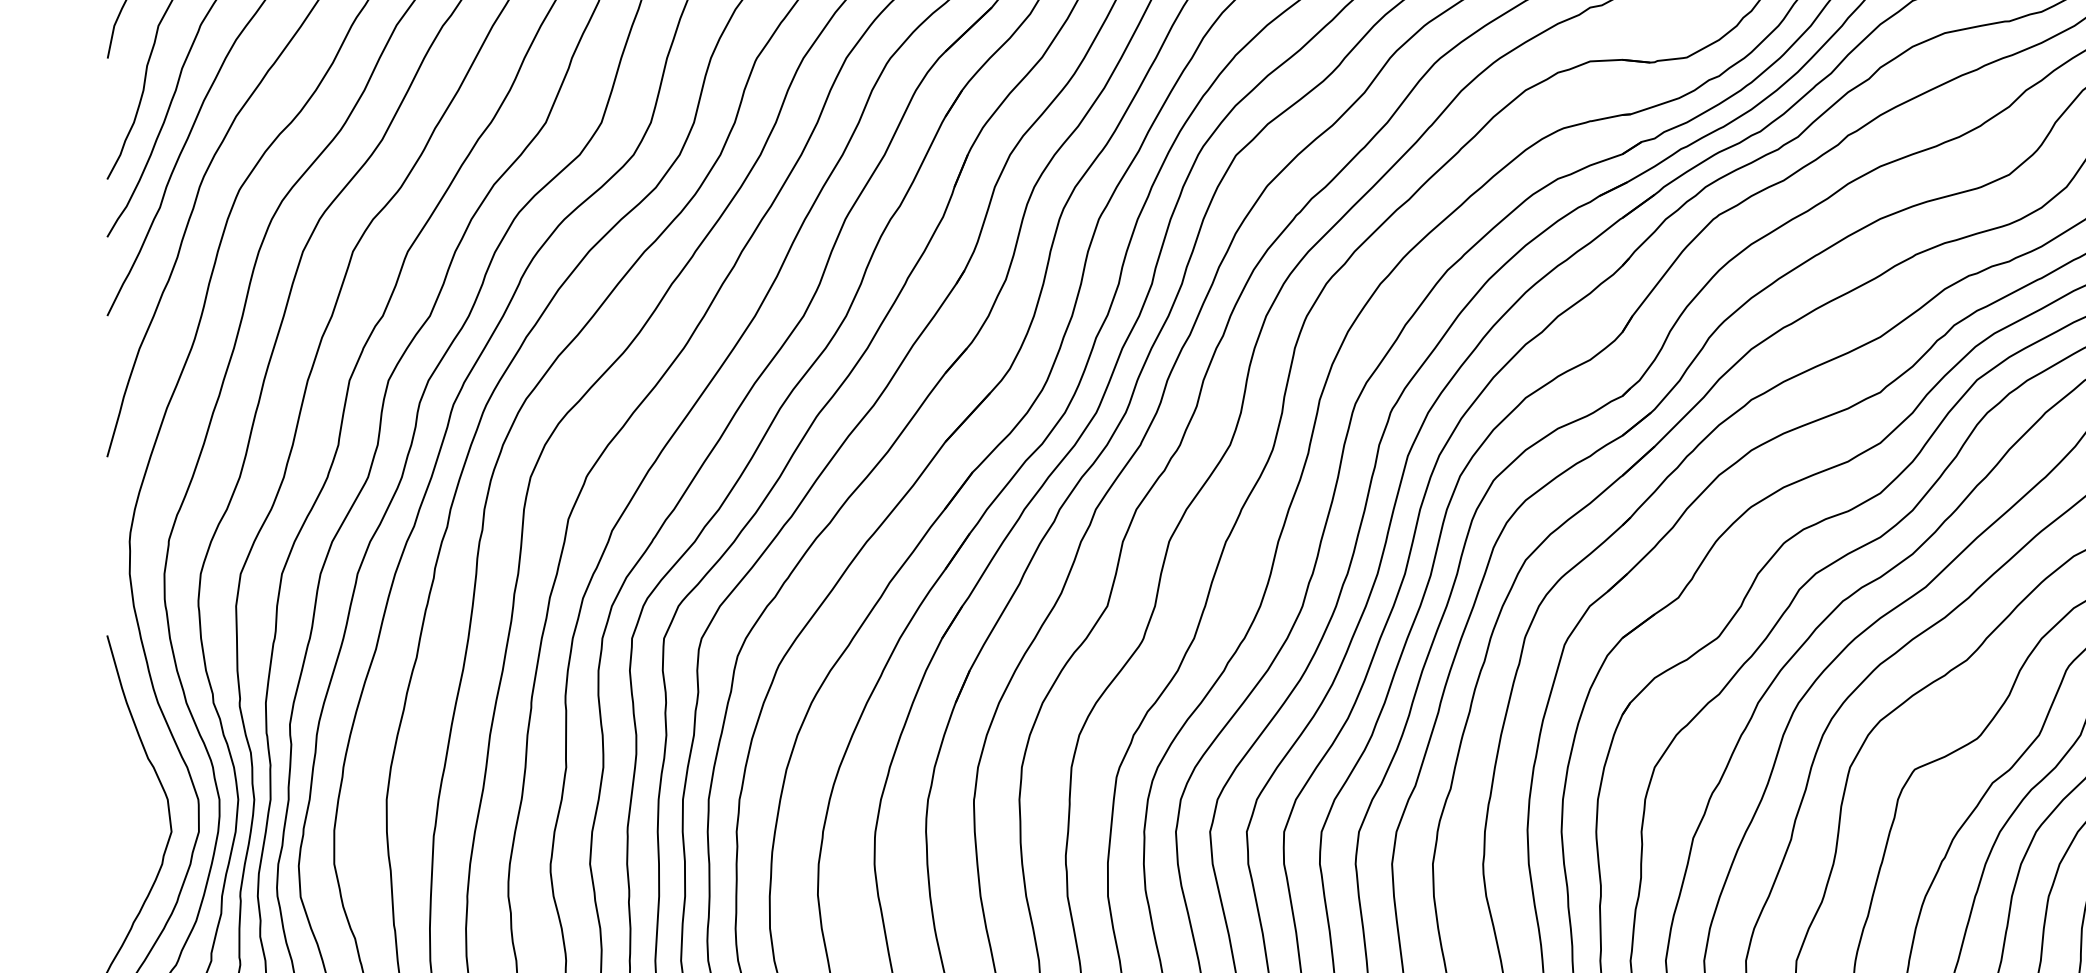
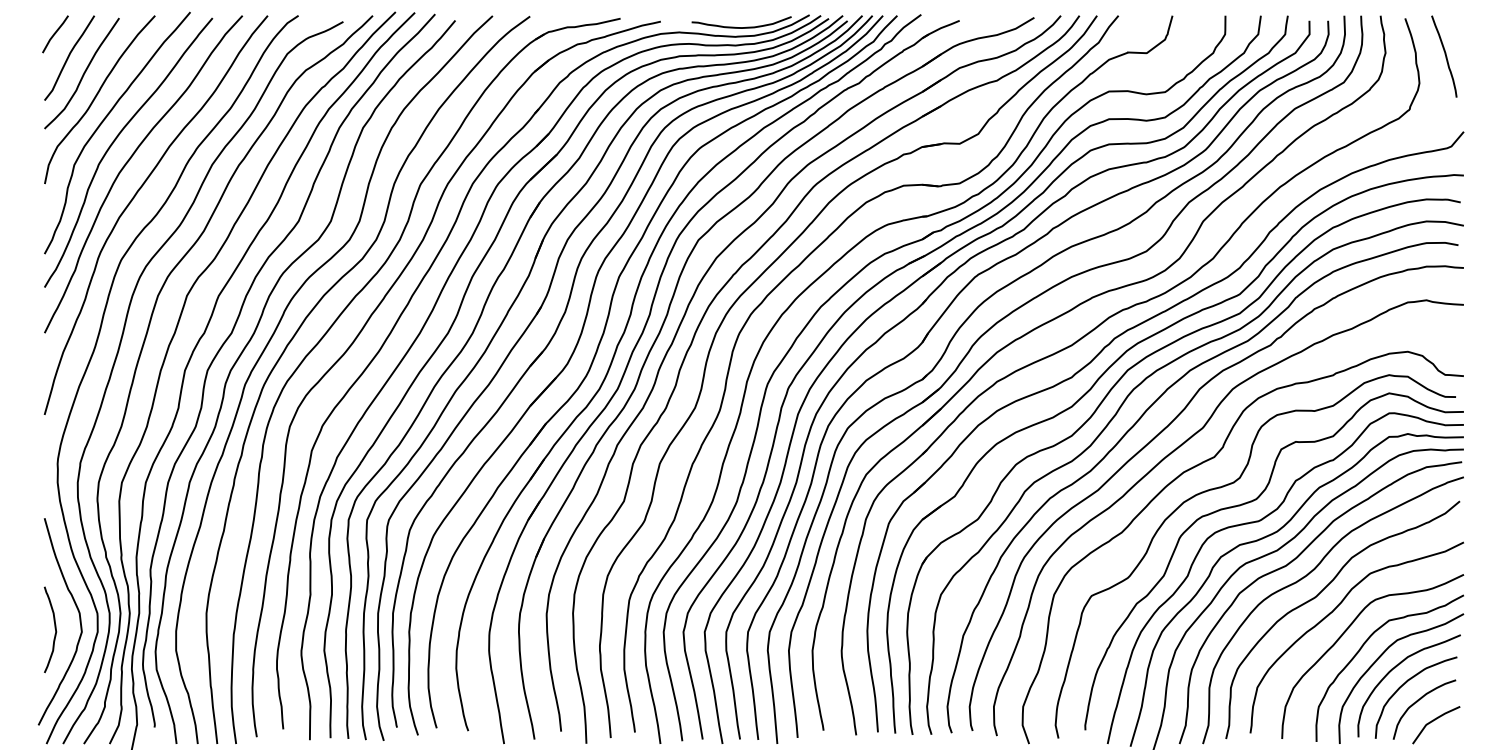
curve: (124, 825) -> (54, 628), added

